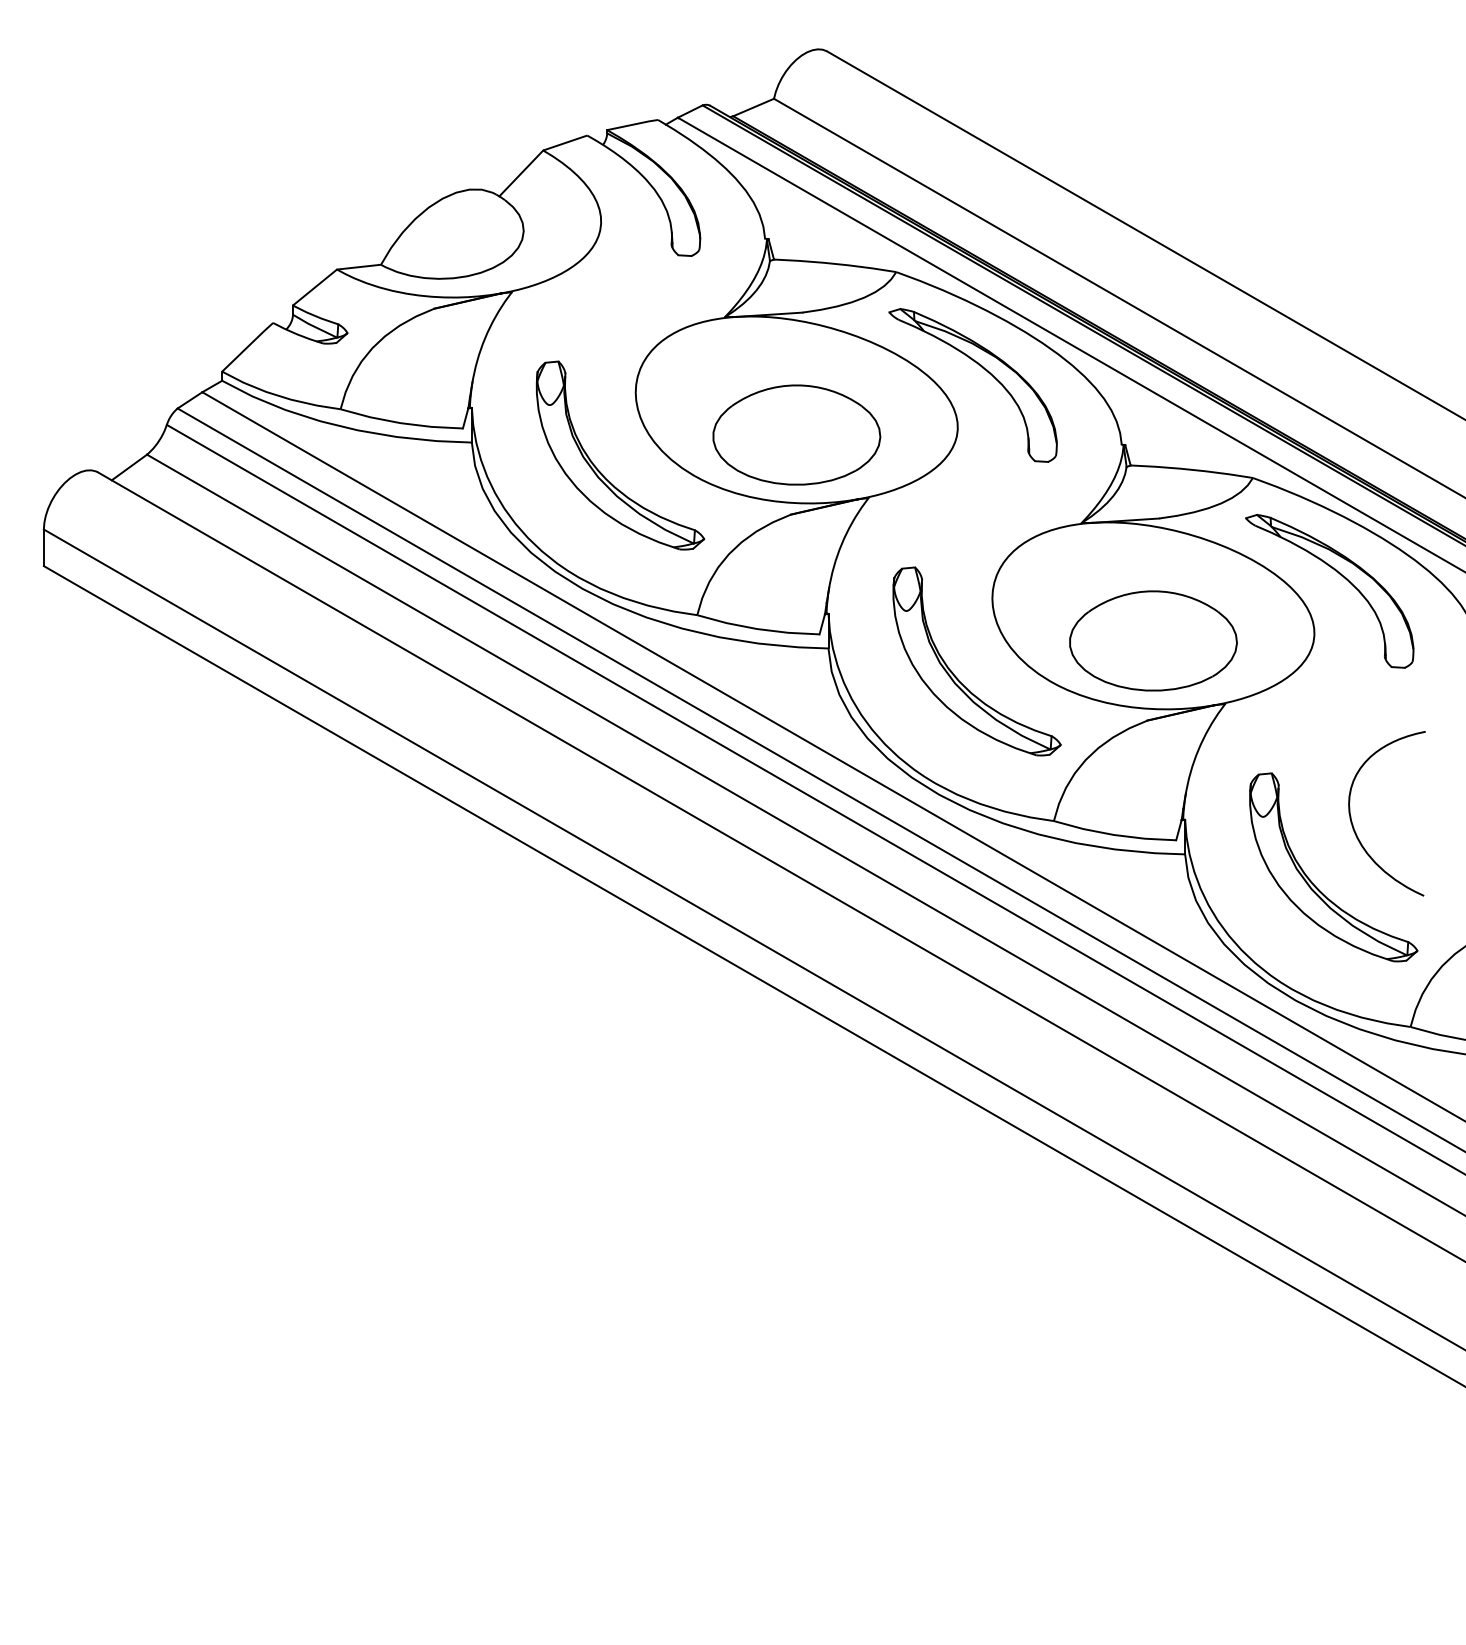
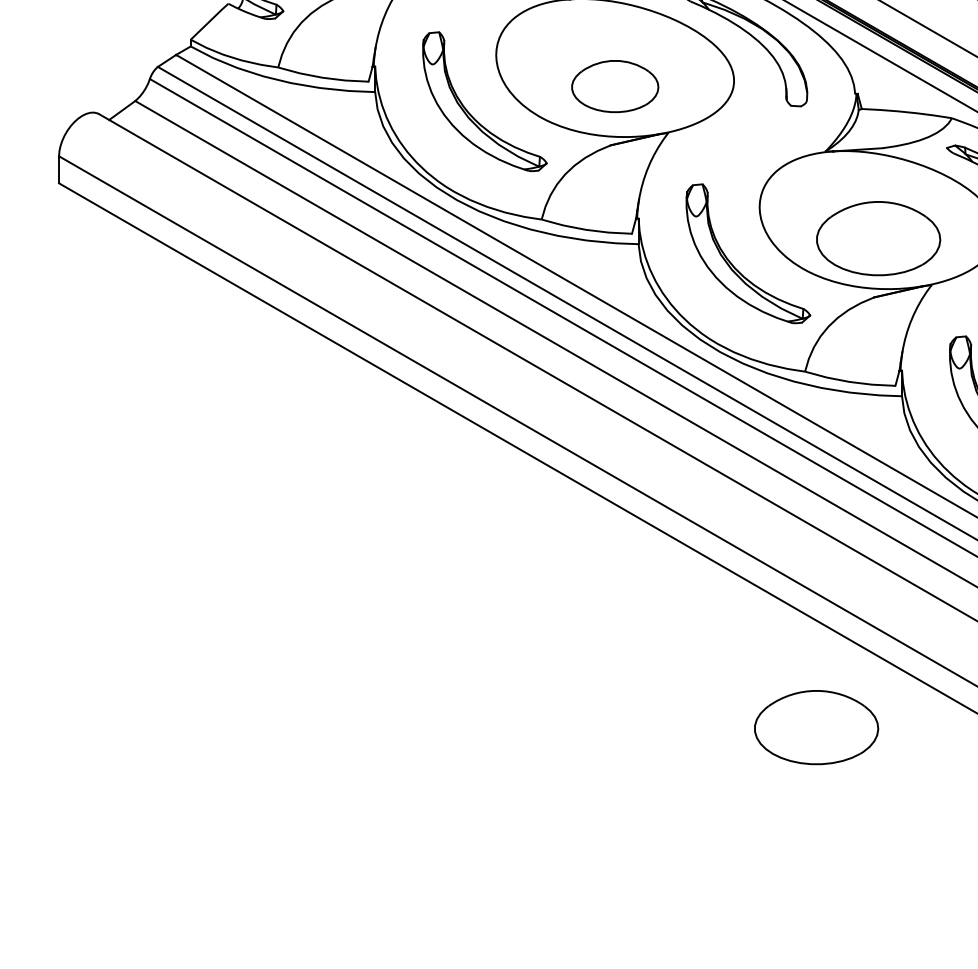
part: (796, 434) -> (614, 86), size x0.7
part: (1069, 1302) -> (816, 727), added

